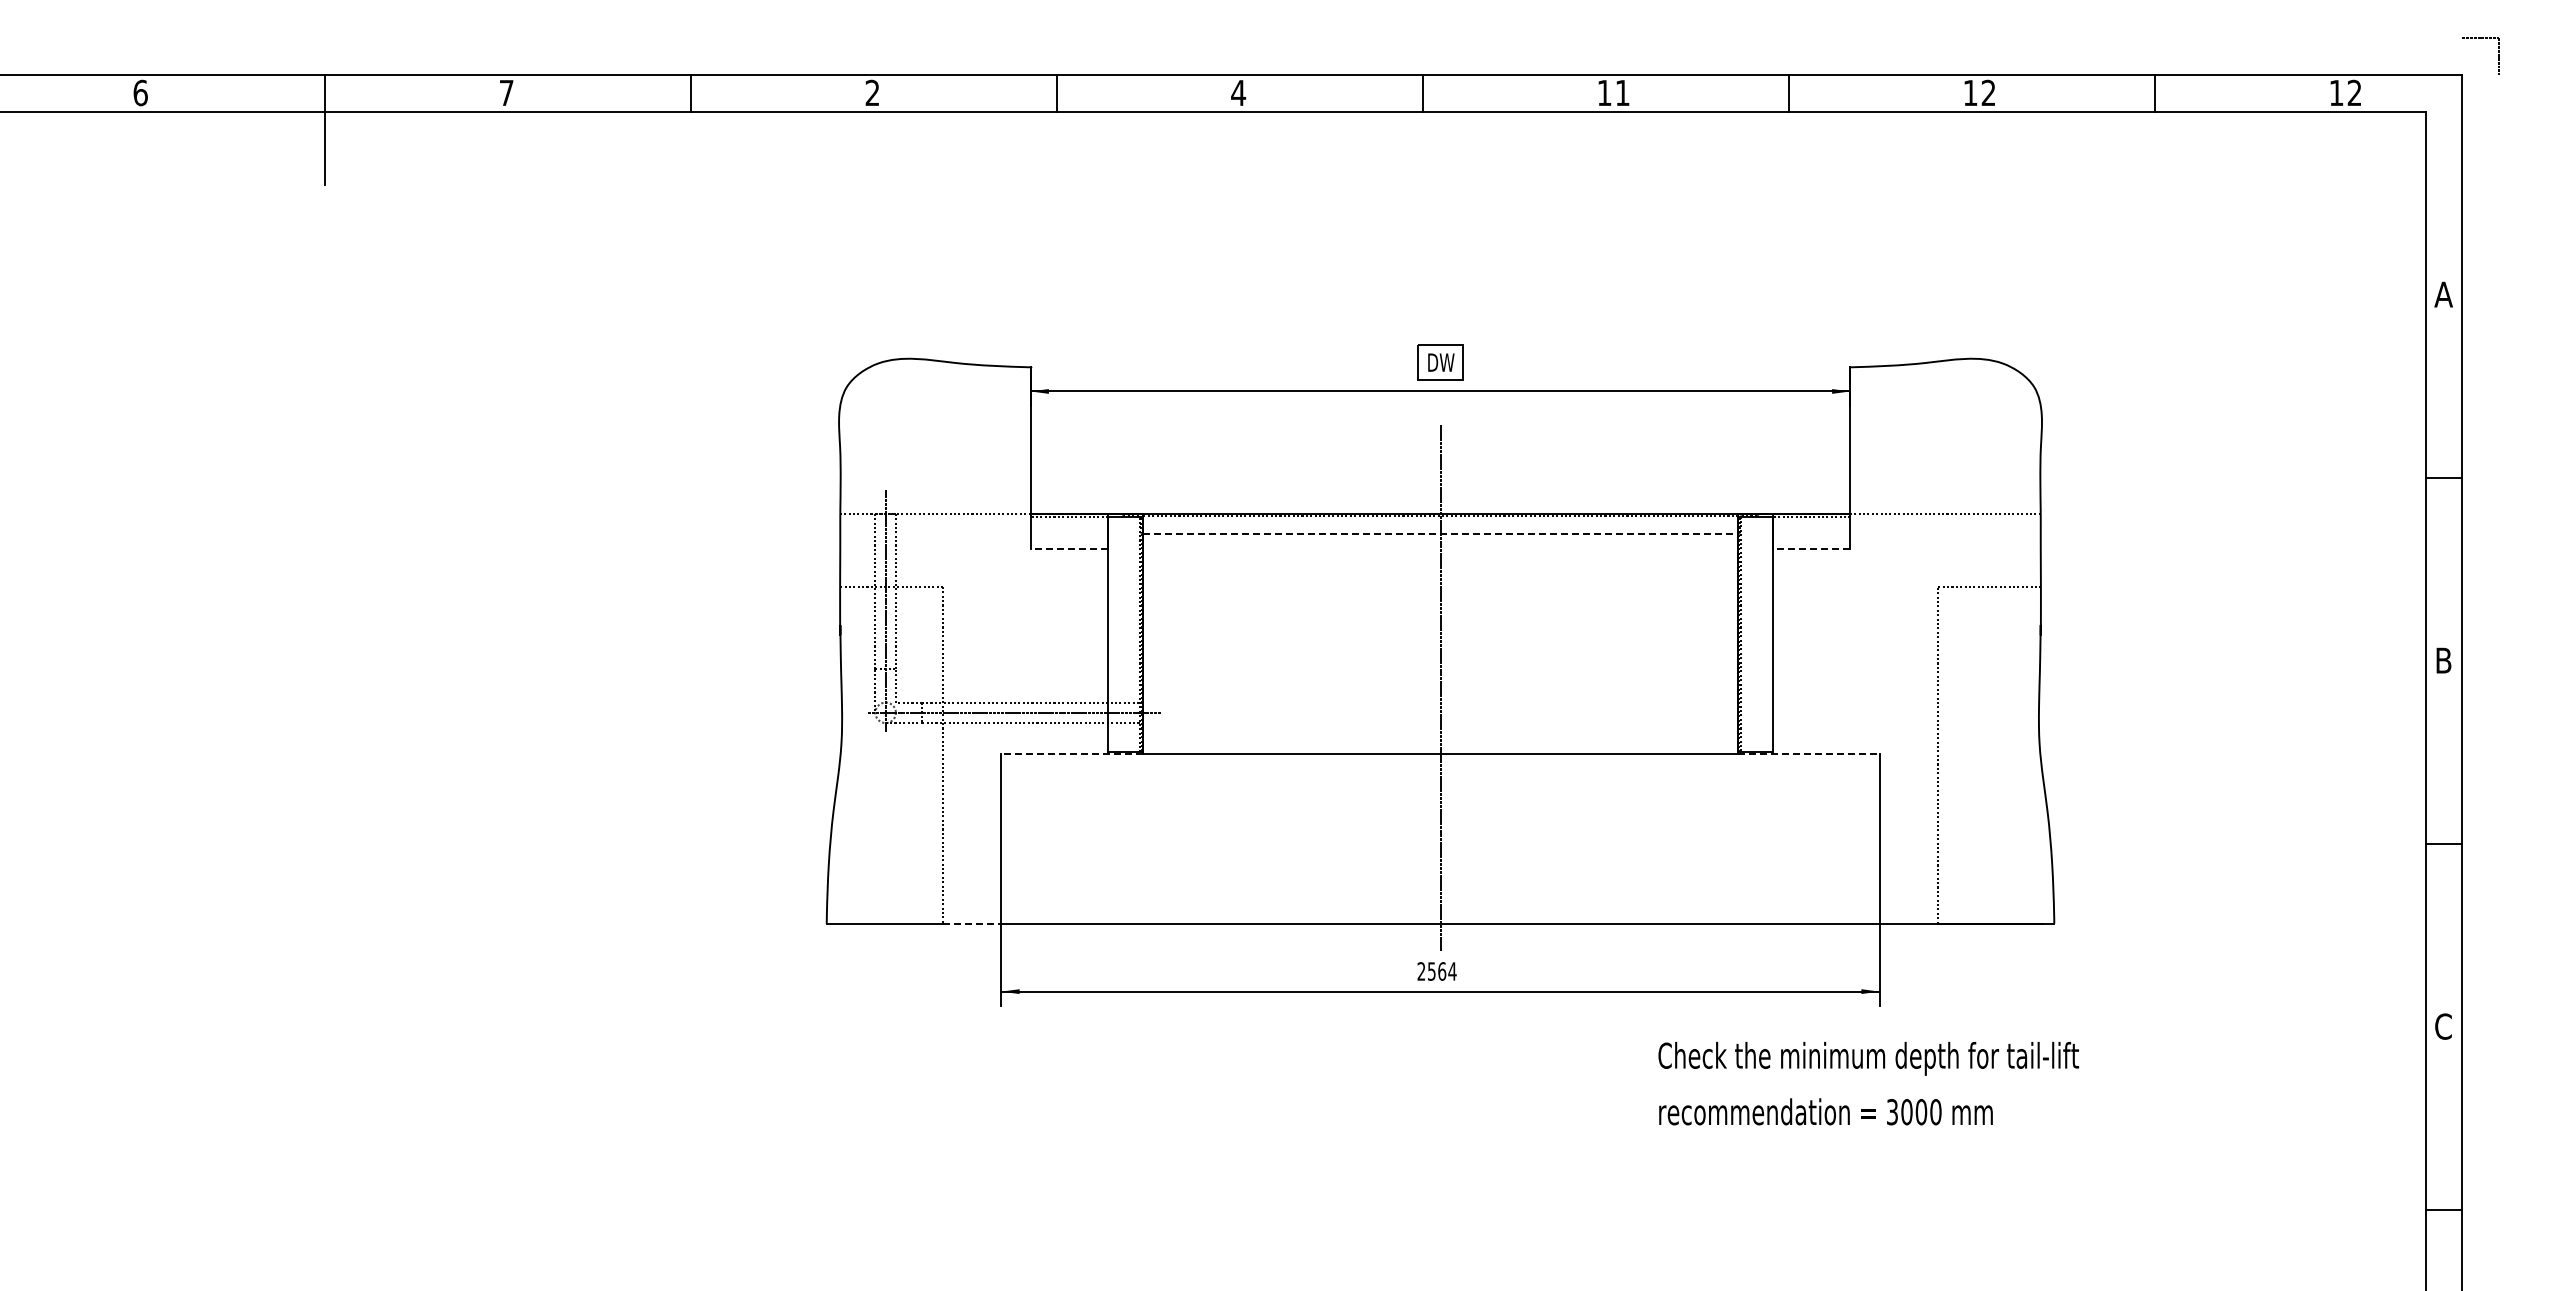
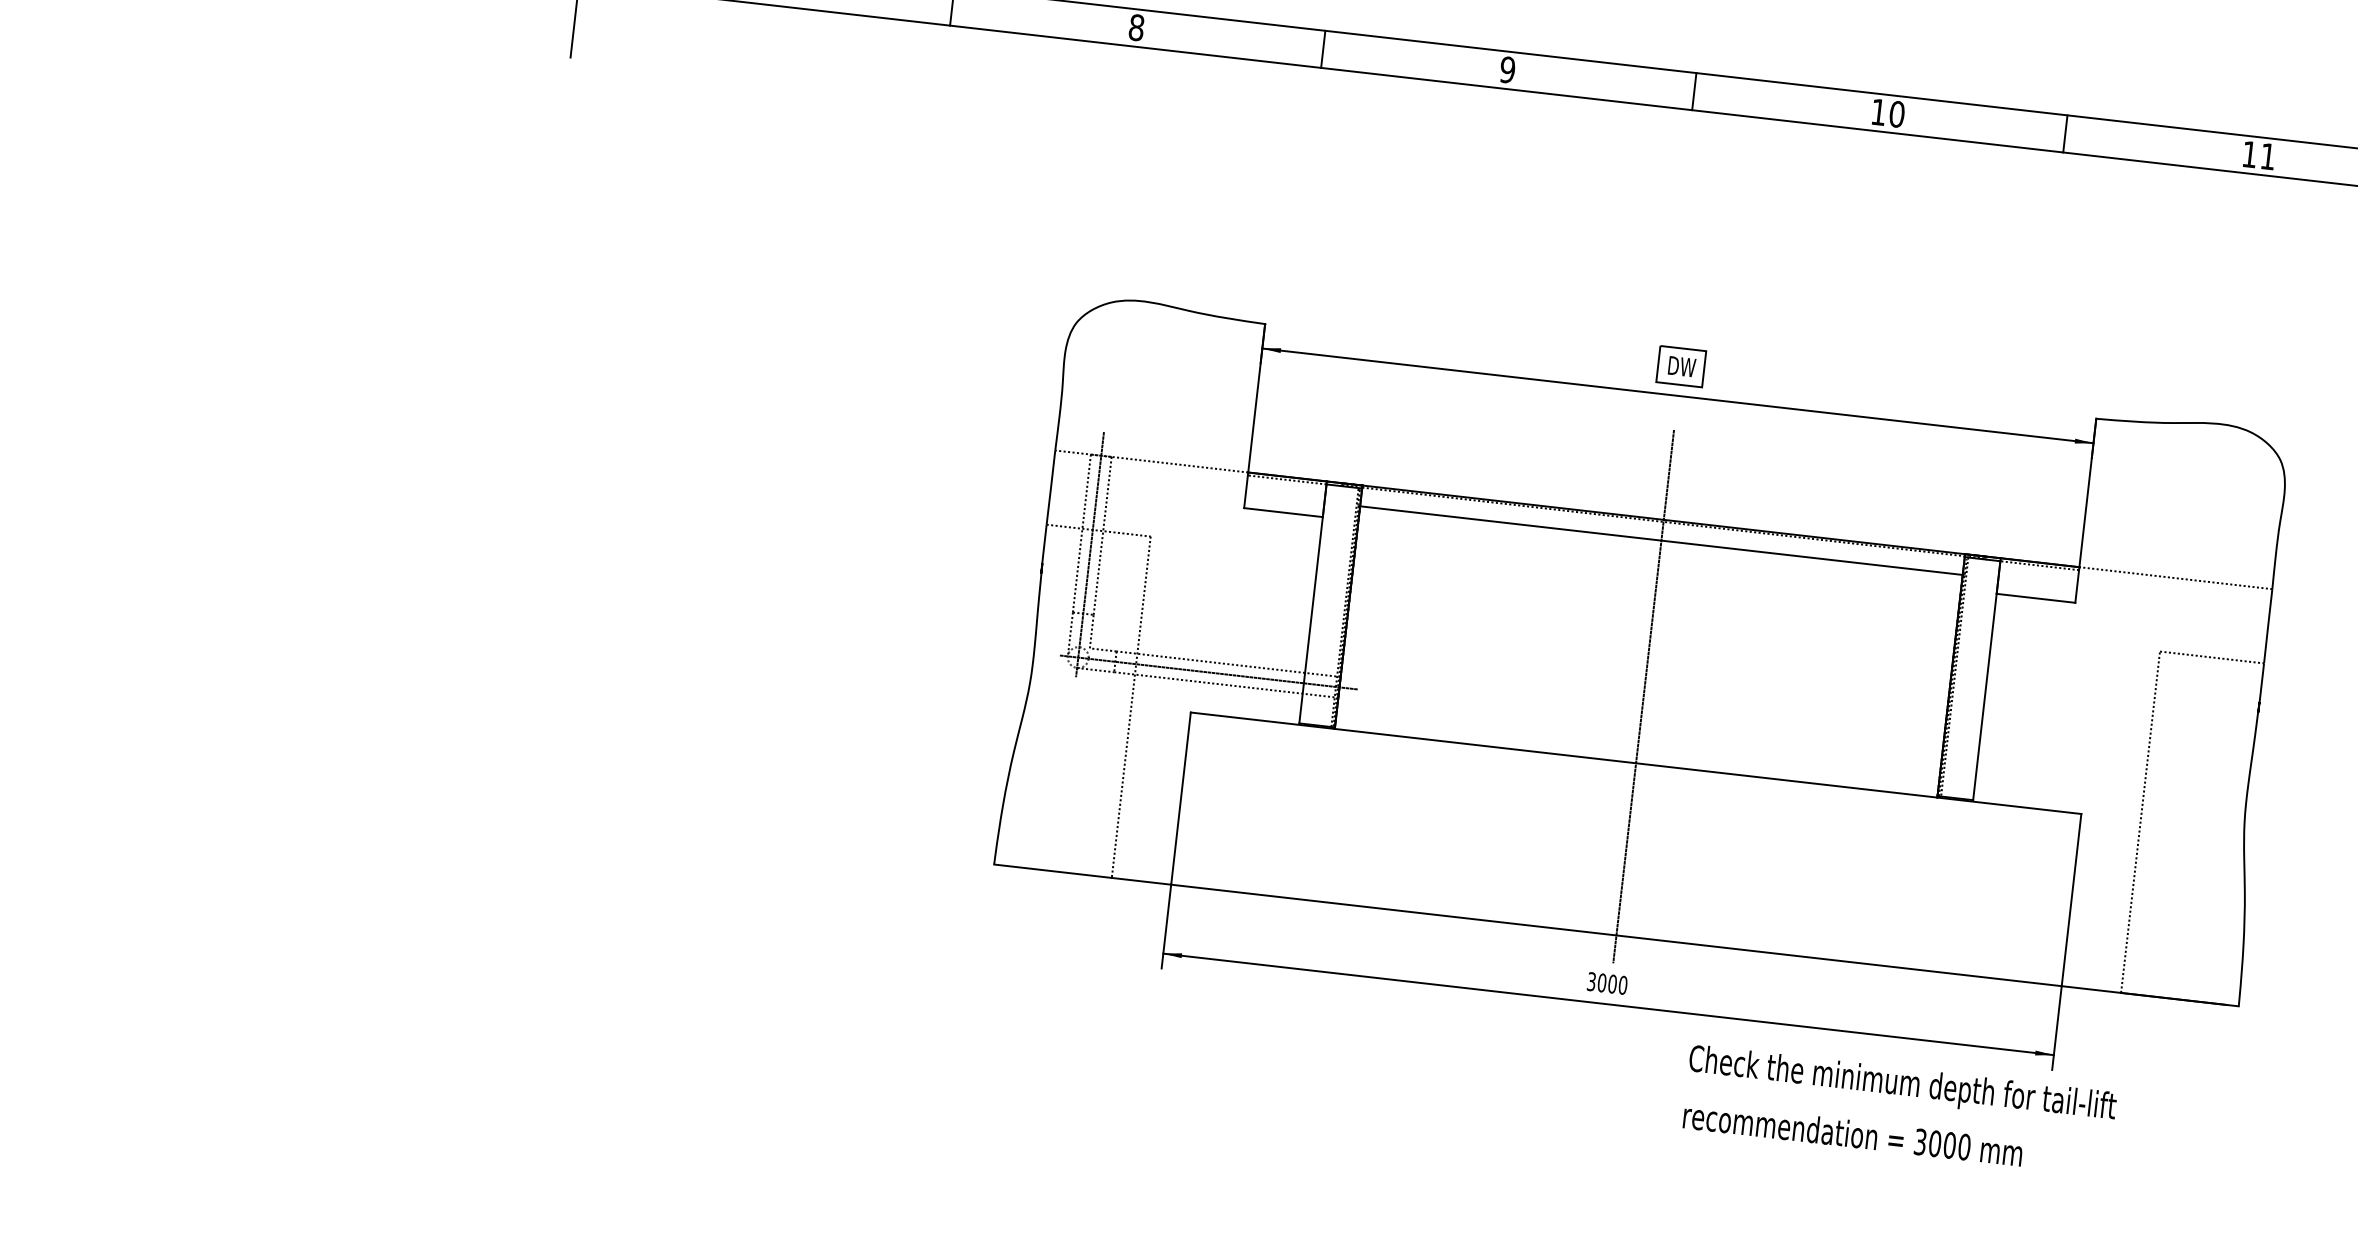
text: (872, 92) -> (1136, 27), 2 -> 8
text: (1238, 92) -> (1507, 69), 4 -> 9
text: (1622, 92) -> (1896, 113), 11 -> 10
text: (1988, 92) -> (2268, 156), 12 -> 11
line: (1441, 534) -> (1662, 541), dashed -> solid
line: (1069, 548) -> (1283, 512), dashed -> solid
line: (1811, 548) -> (2035, 597), dashed -> solid
line: (1071, 753) -> (1261, 720), dashed -> solid
line: (1809, 753) -> (2010, 805), dashed -> solid
line: (972, 923) -> (1141, 881), dashed -> solid
text: (1436, 971) -> (1606, 983), 2564 -> 3000
text: (1868, 1083) -> (1899, 1110), moved

